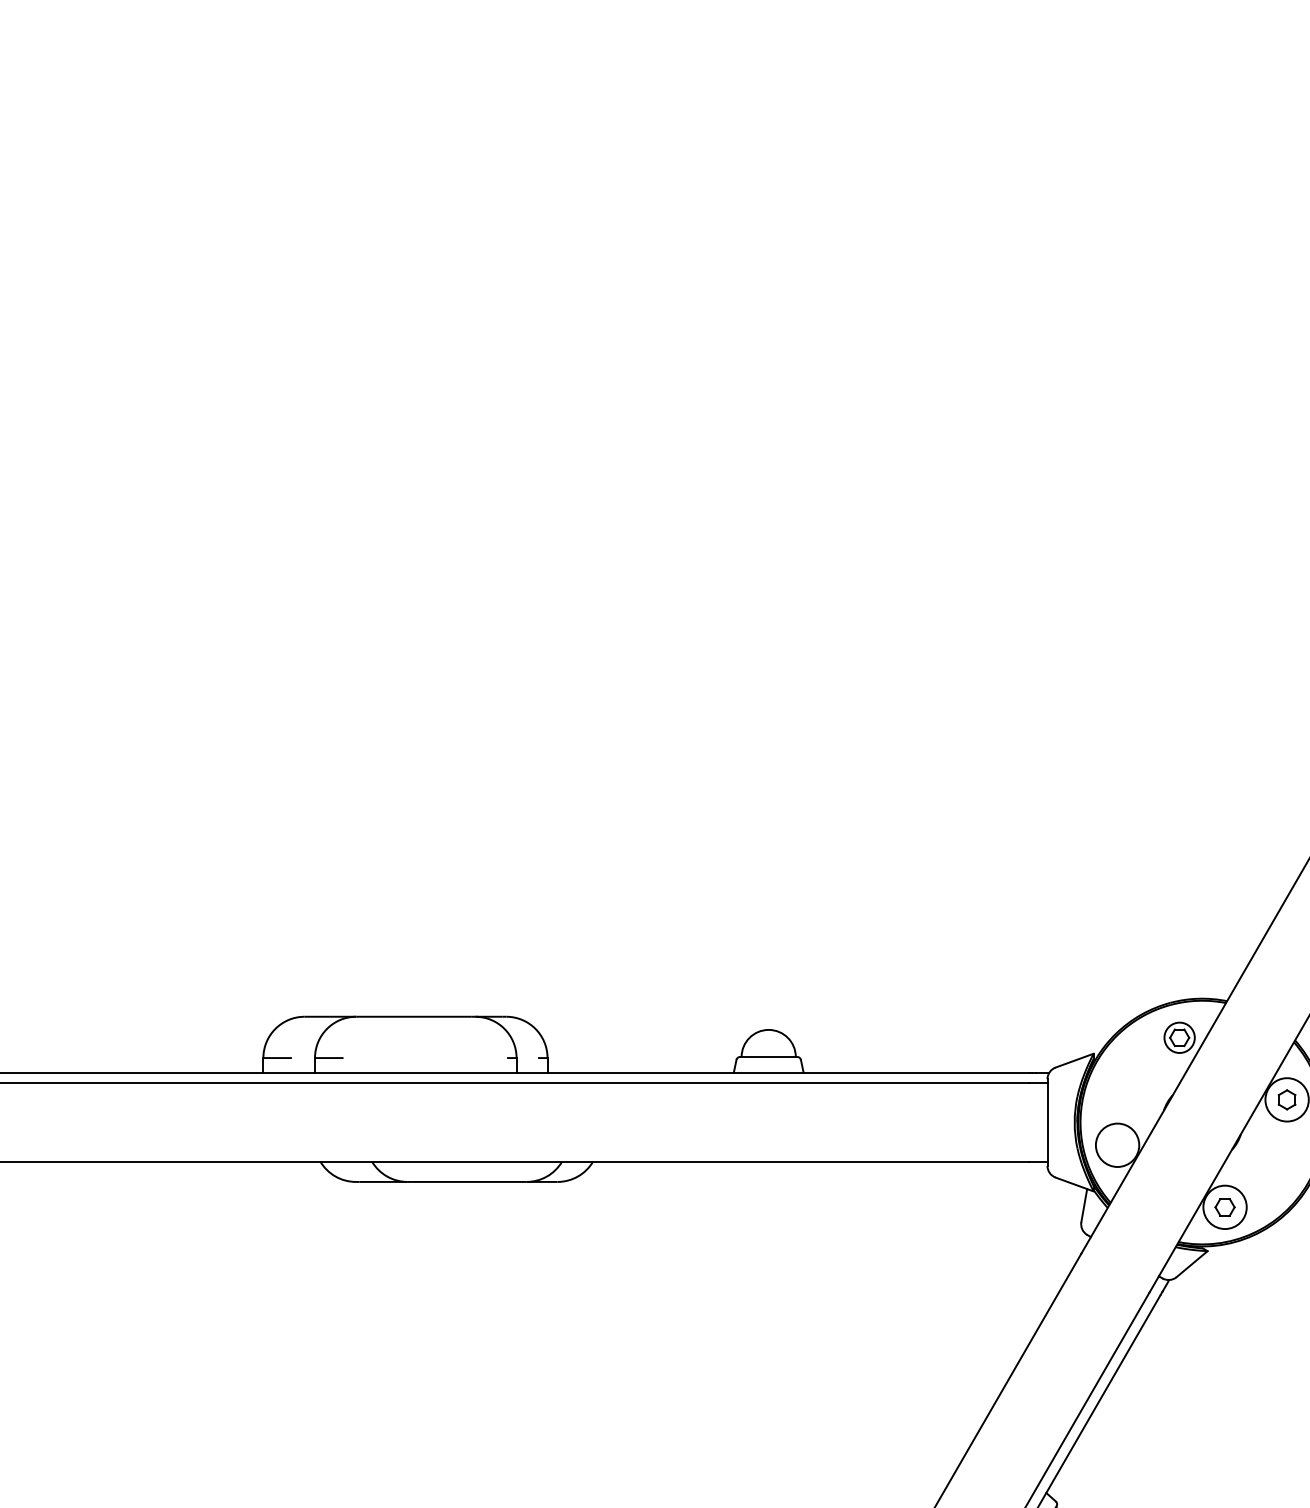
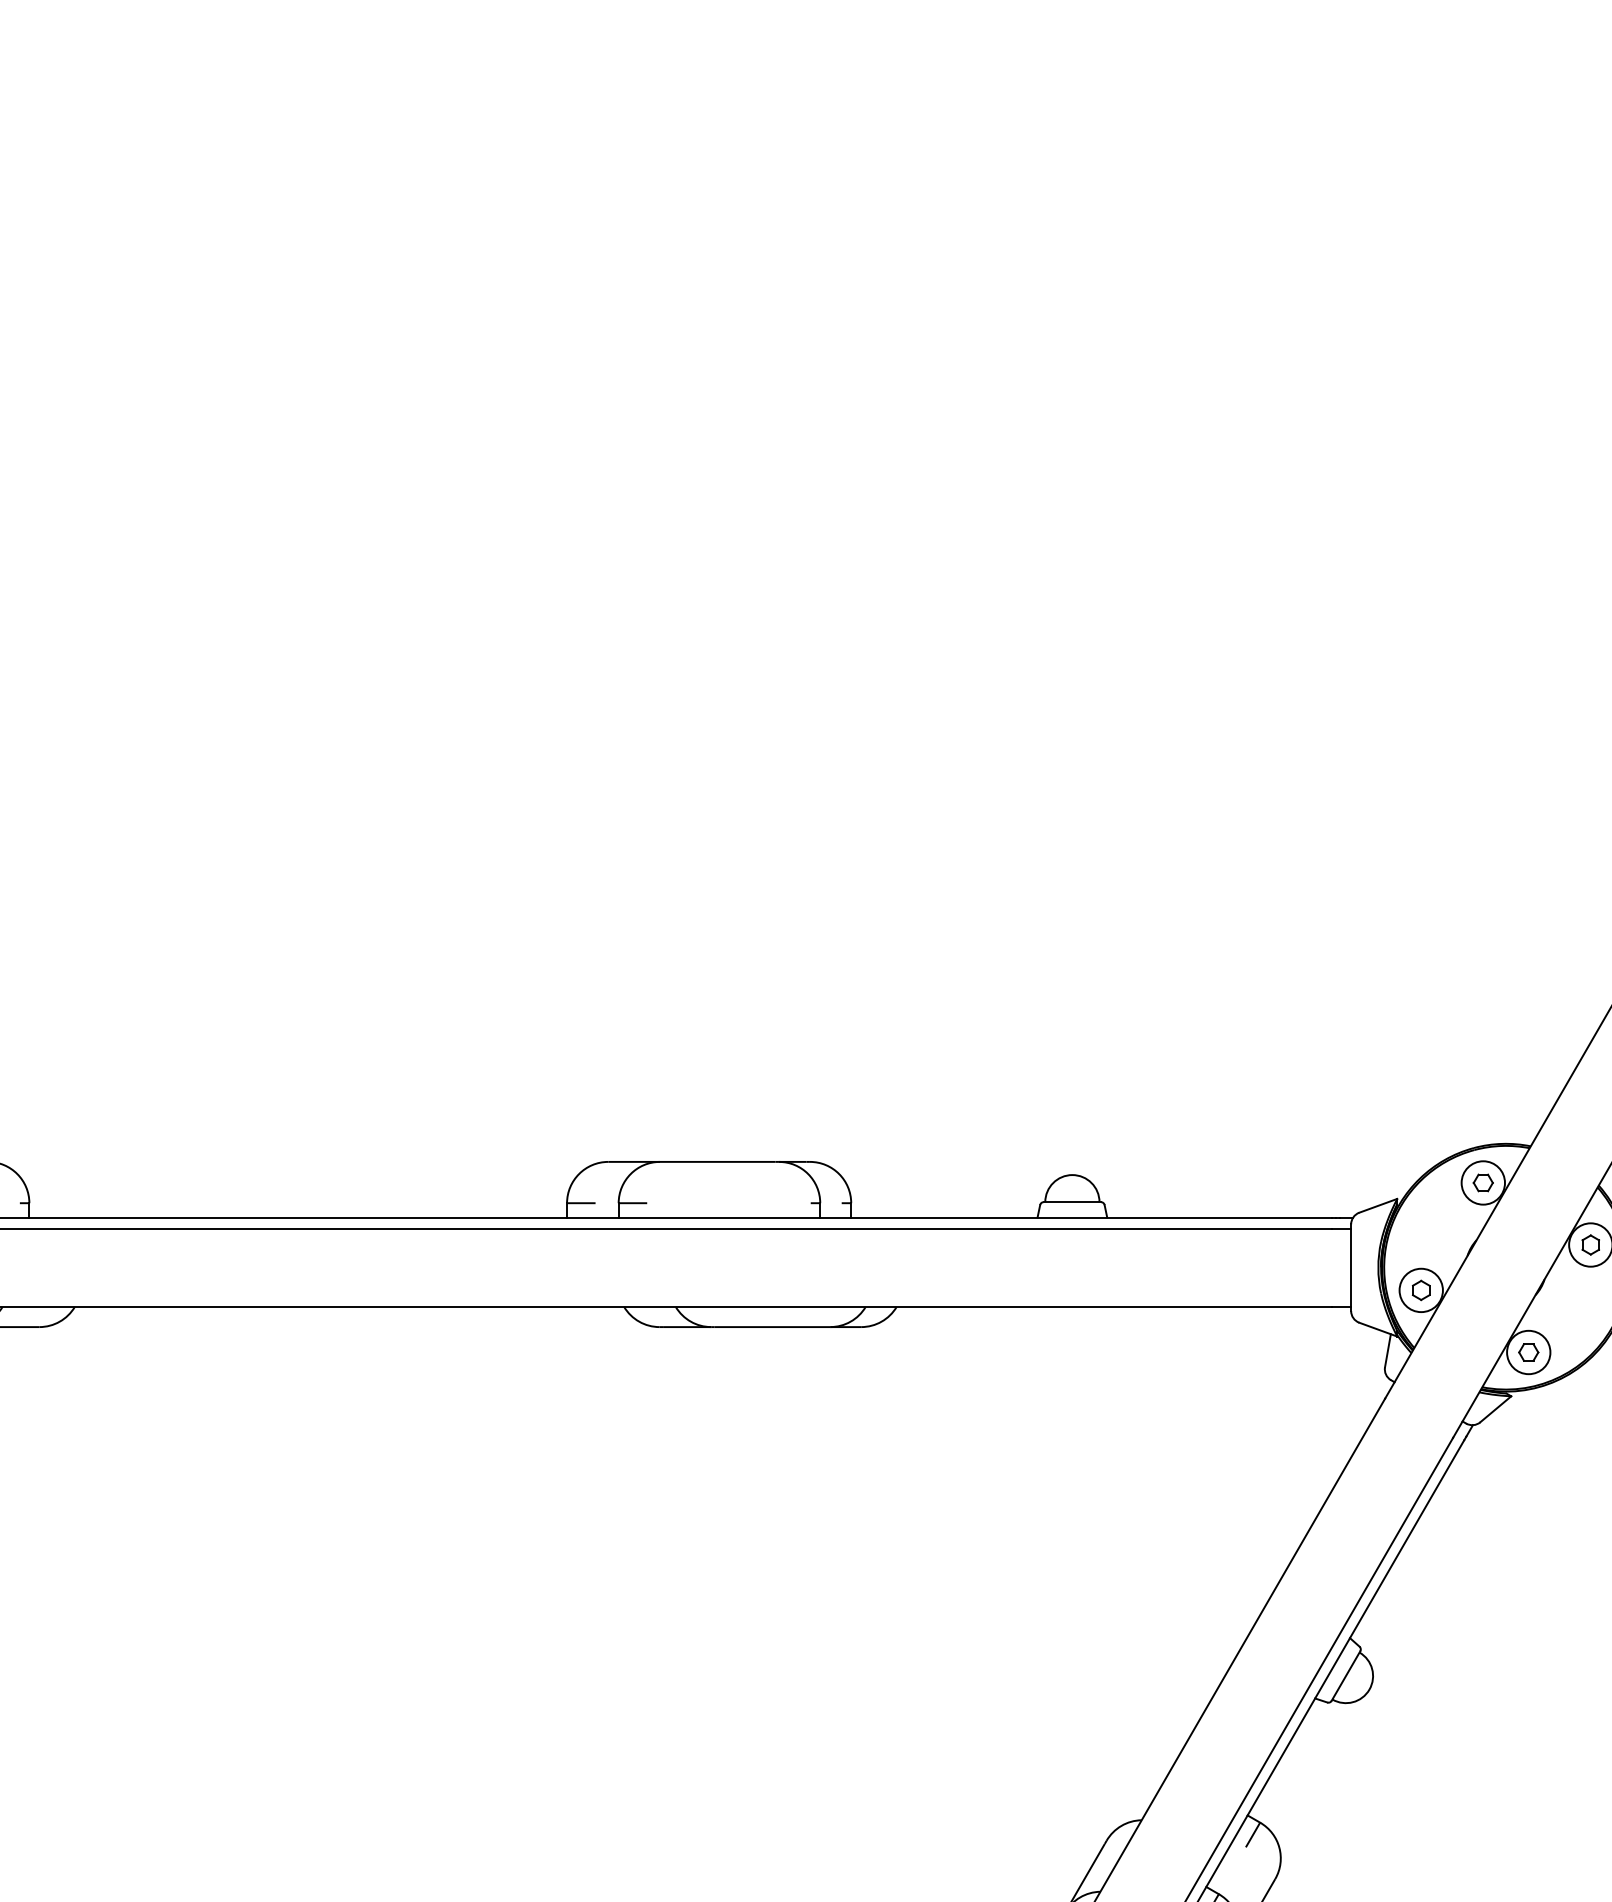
circle: (1179, 1037) -> (1483, 1182), size x1.43
part: (1117, 1145) -> (1421, 1290), added

